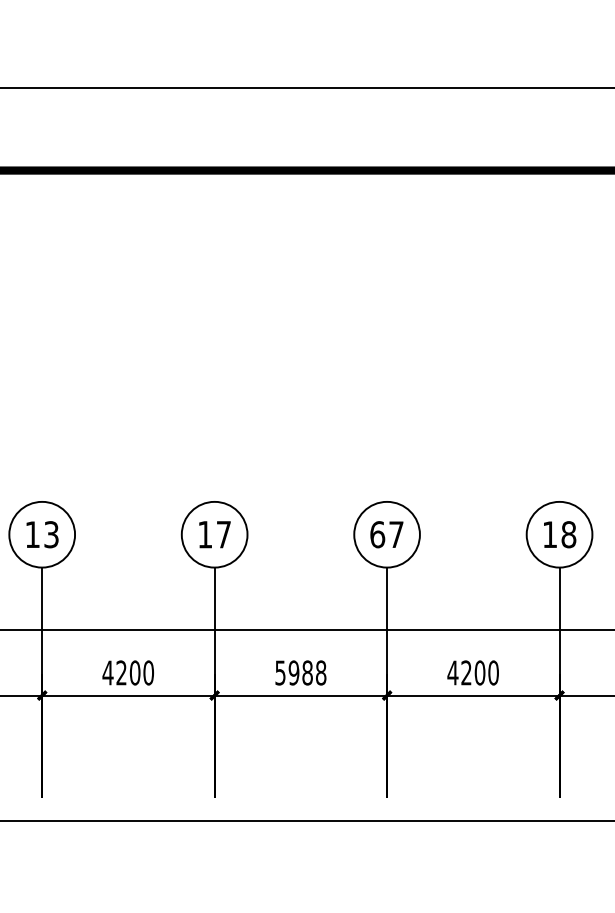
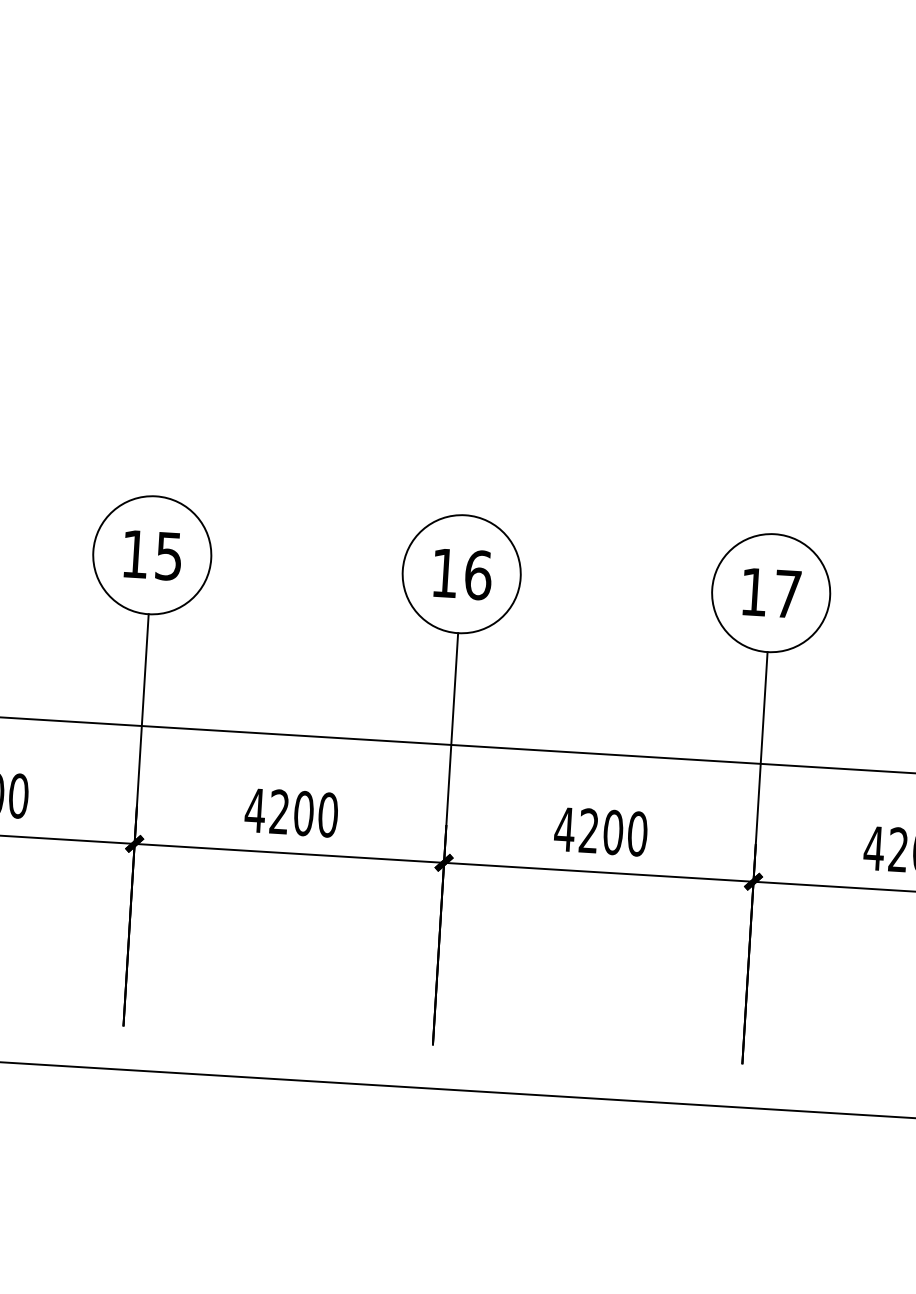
text: (51, 534) -> (168, 555), 13 -> 15
text: (223, 534) -> (477, 574), 17 -> 16
text: (377, 534) -> (753, 591), 67 -> 17
text: (300, 672) -> (600, 830), 5988 -> 4200

